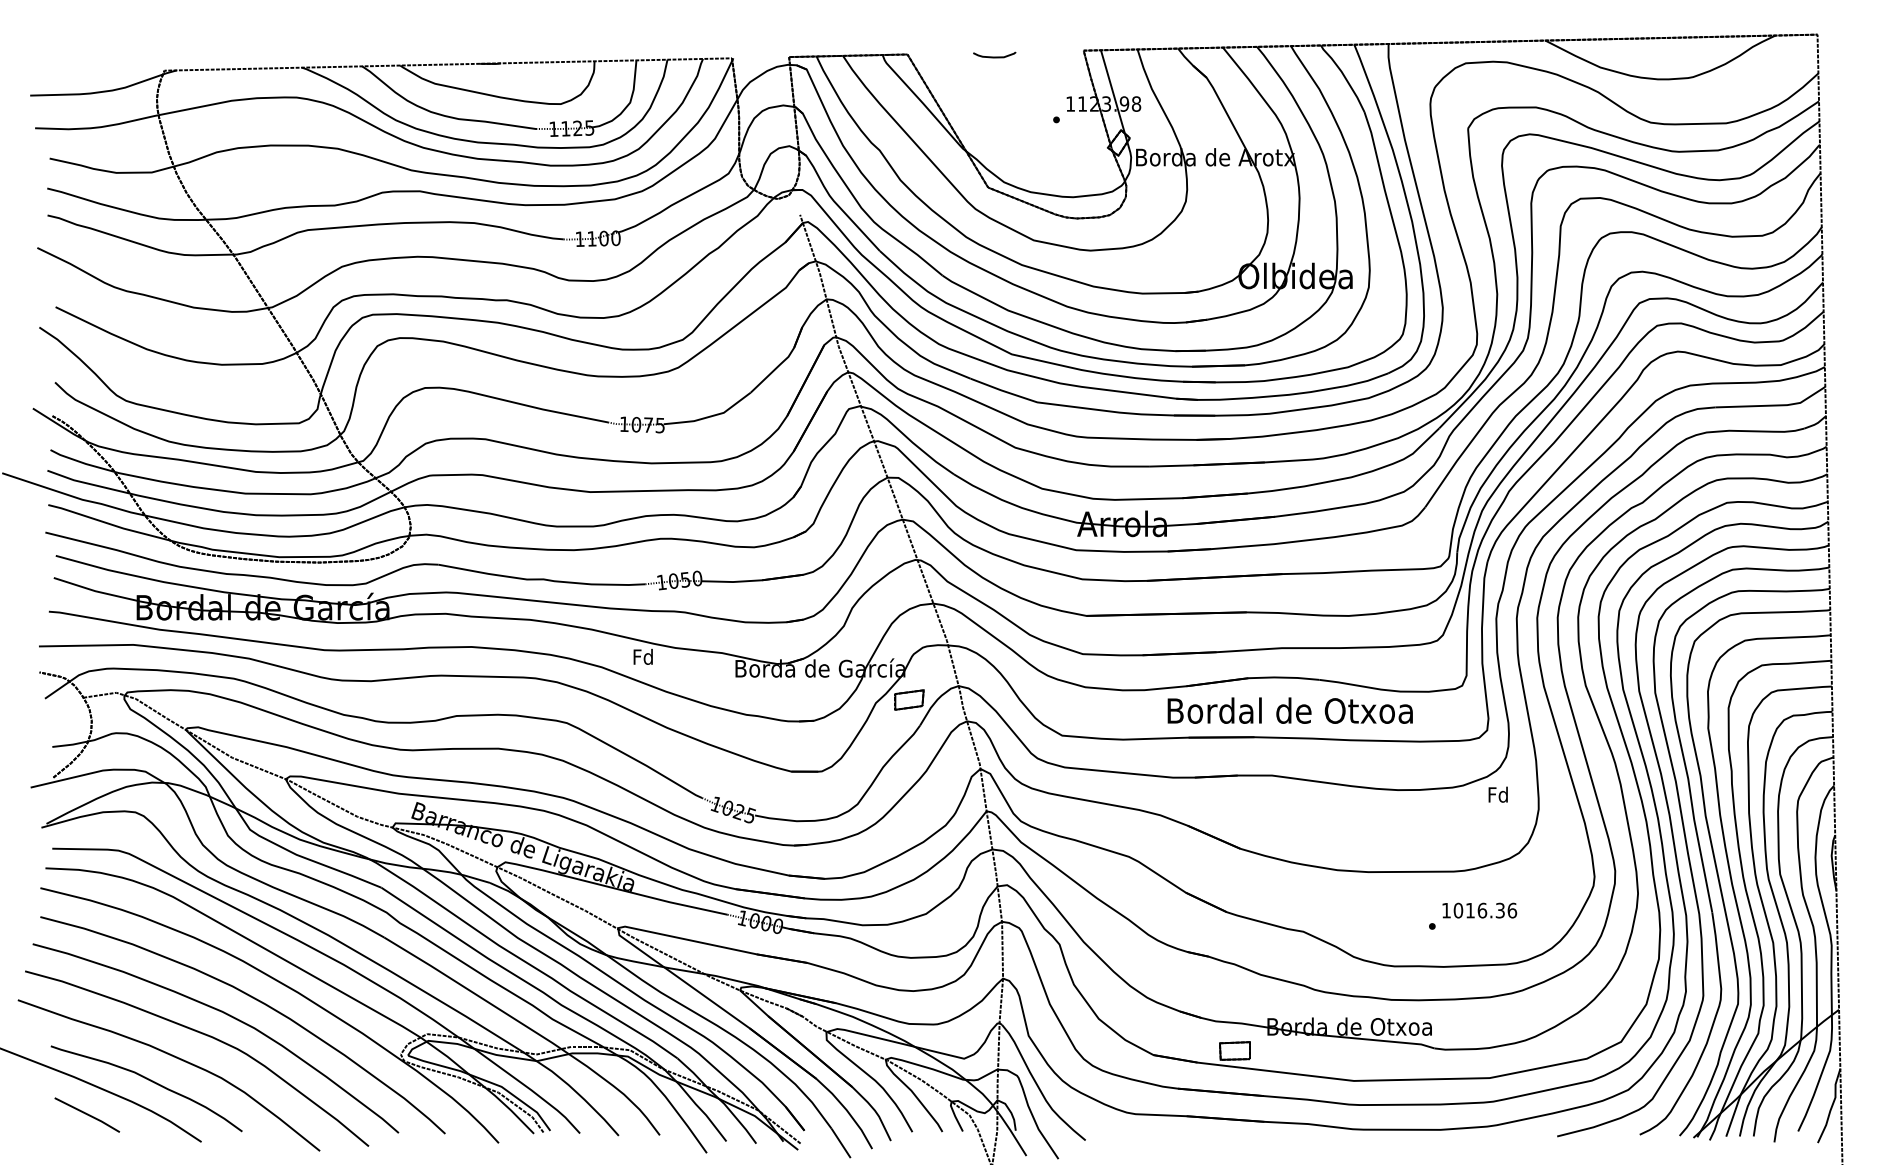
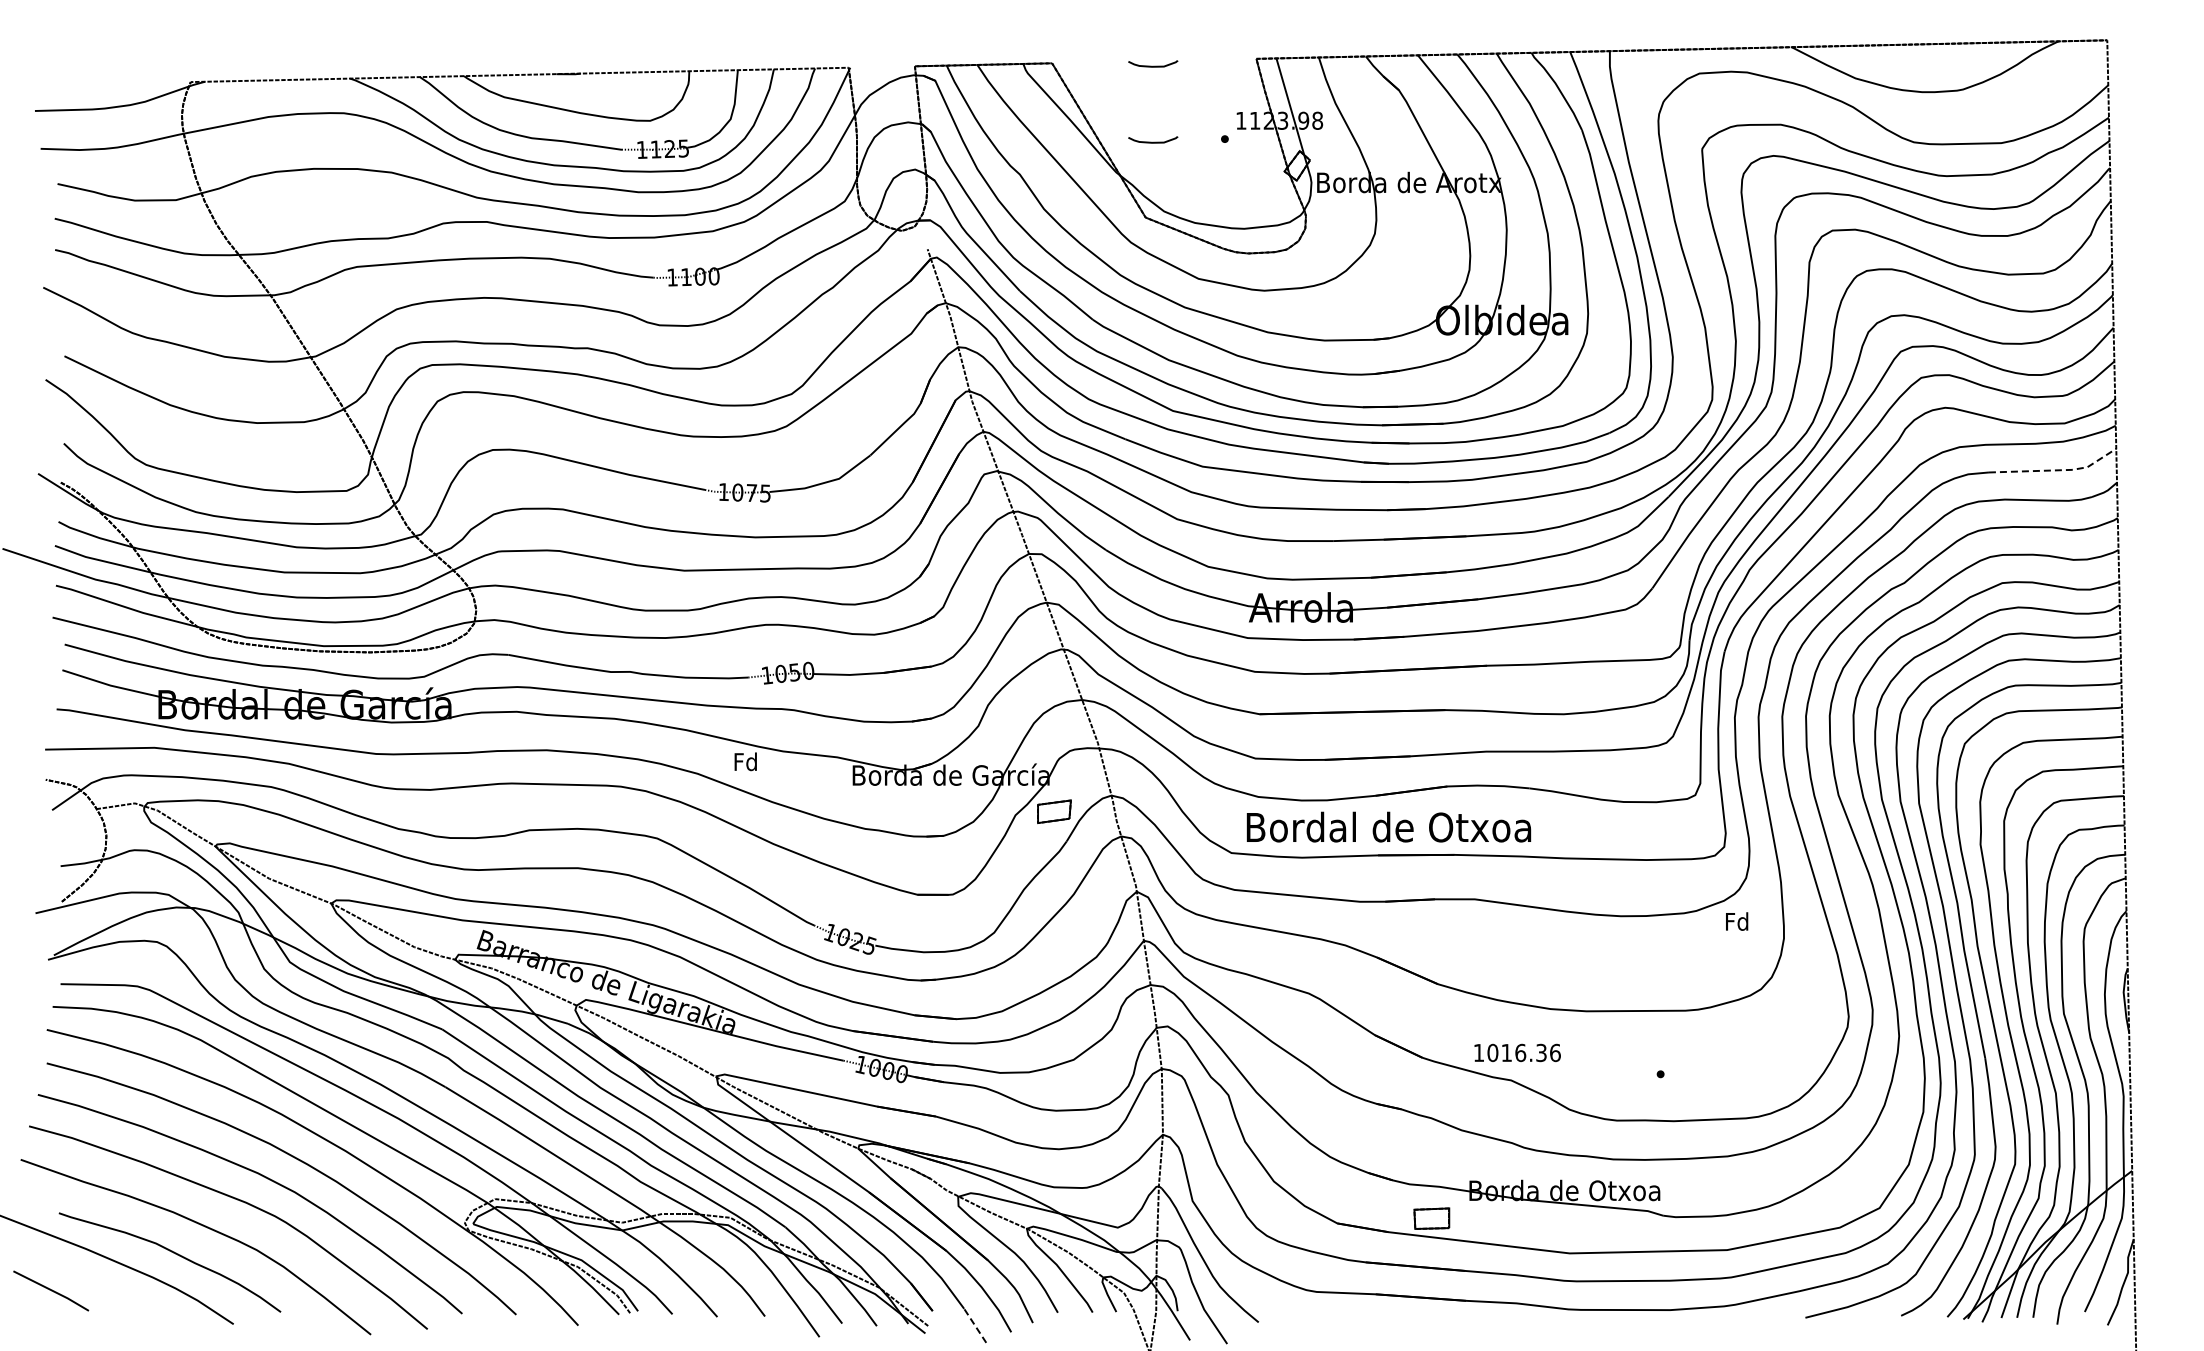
curve: (994, 121) -> (1153, 141), added
line: (1774, 405) -> (2057, 470), solid -> dashed
text: (1289, 710) -> (1388, 826), moved
text: (1479, 910) -> (1517, 1052), moved
line: (87, 1114) -> (51, 1290), moved
line: (840, 1143) -> (974, 1325), solid -> dashed

